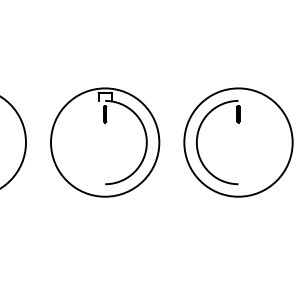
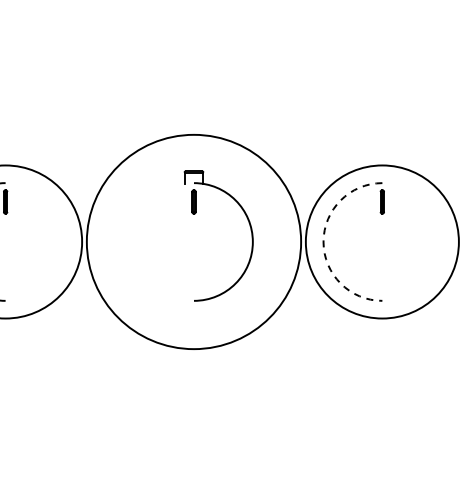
circle: (104, 142) -> (193, 241), size x1.4
arc: (196, 142) -> (323, 242), solid -> dashed

